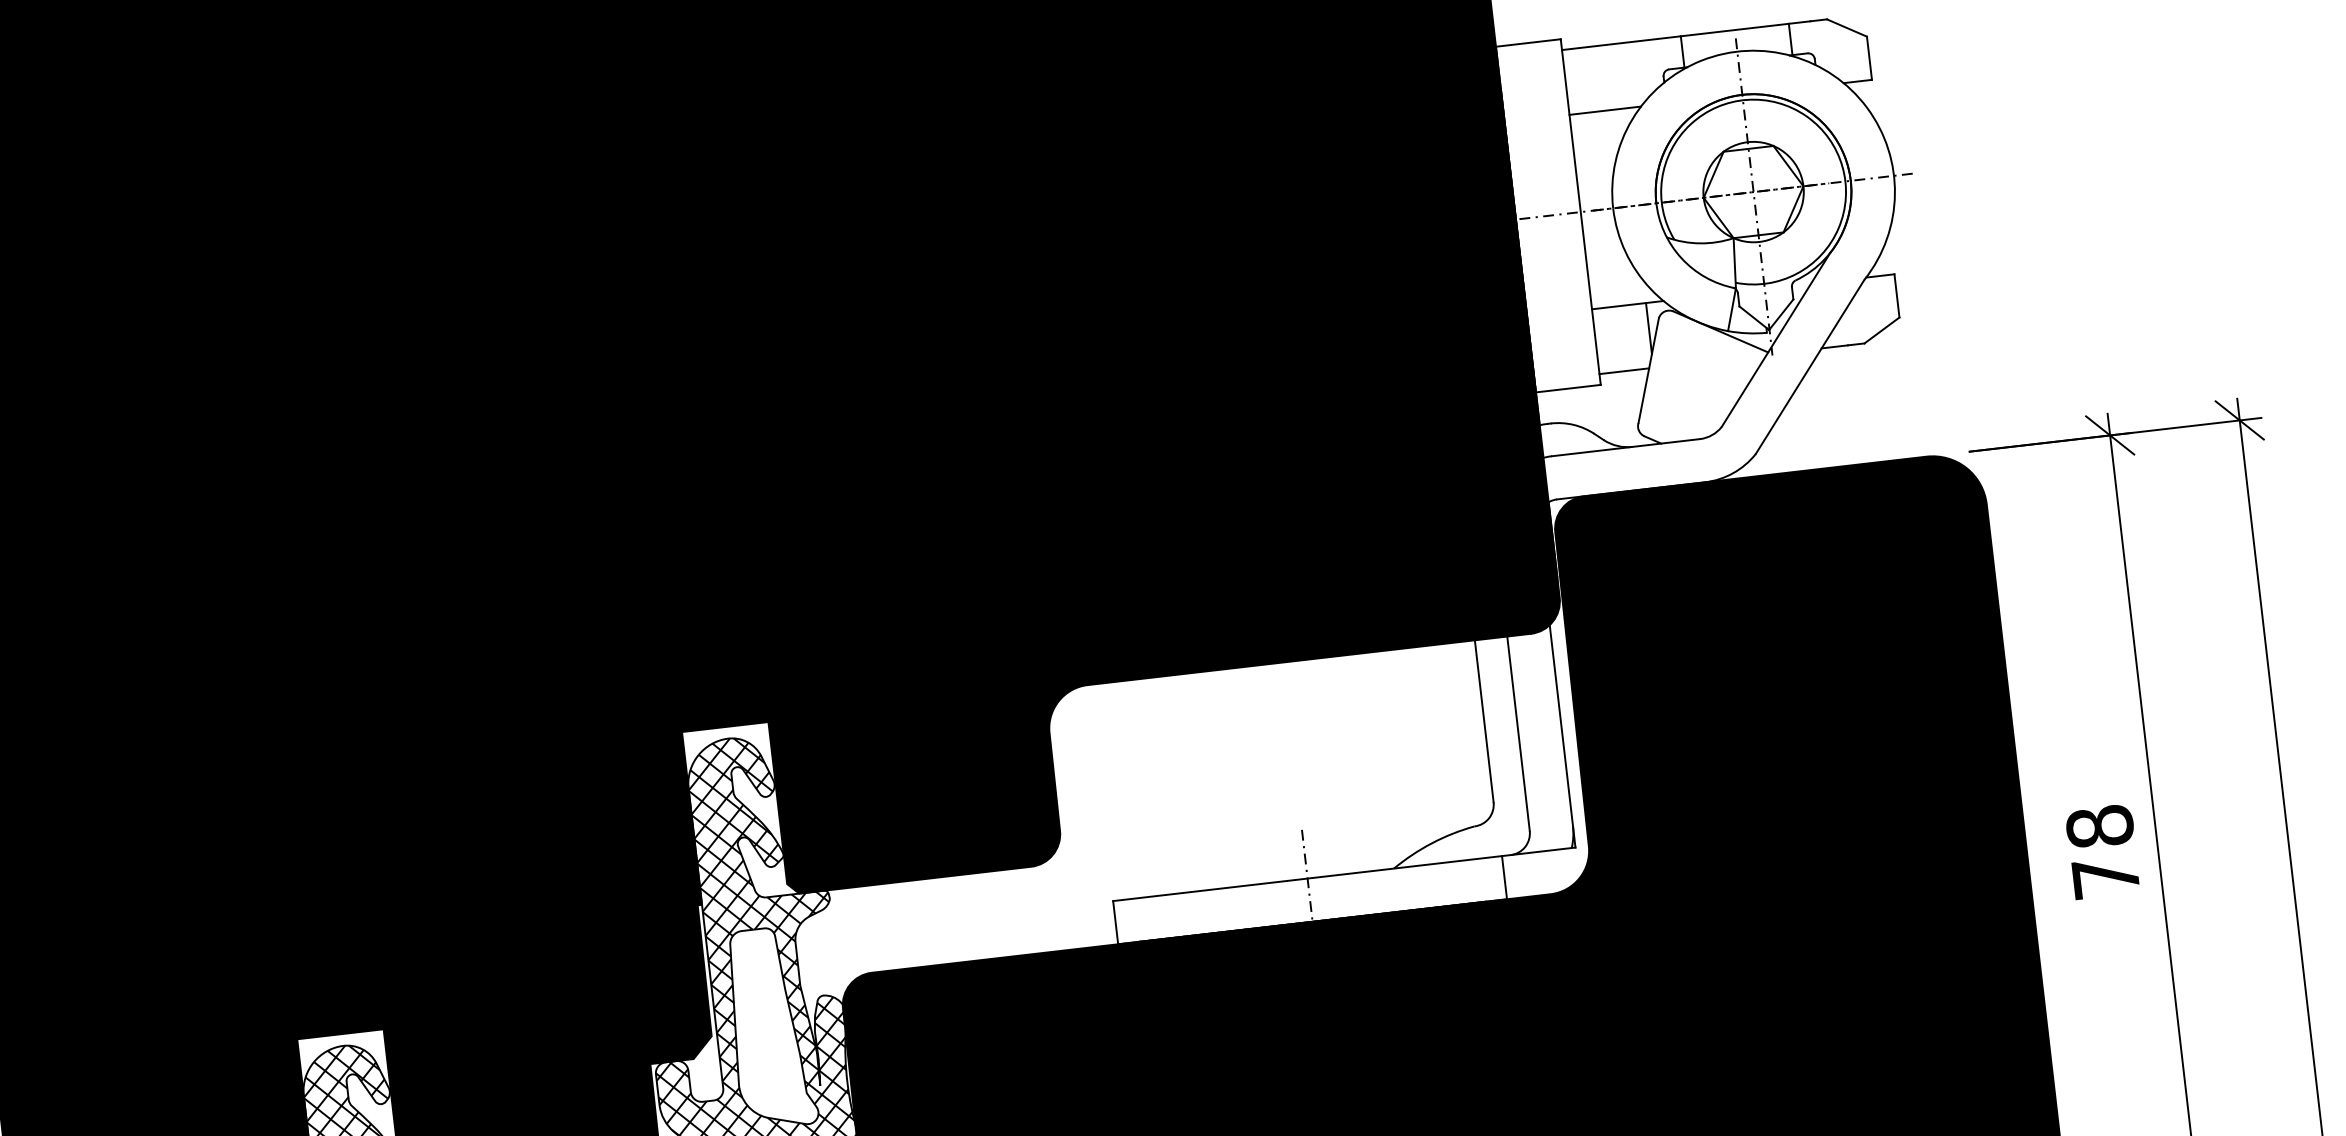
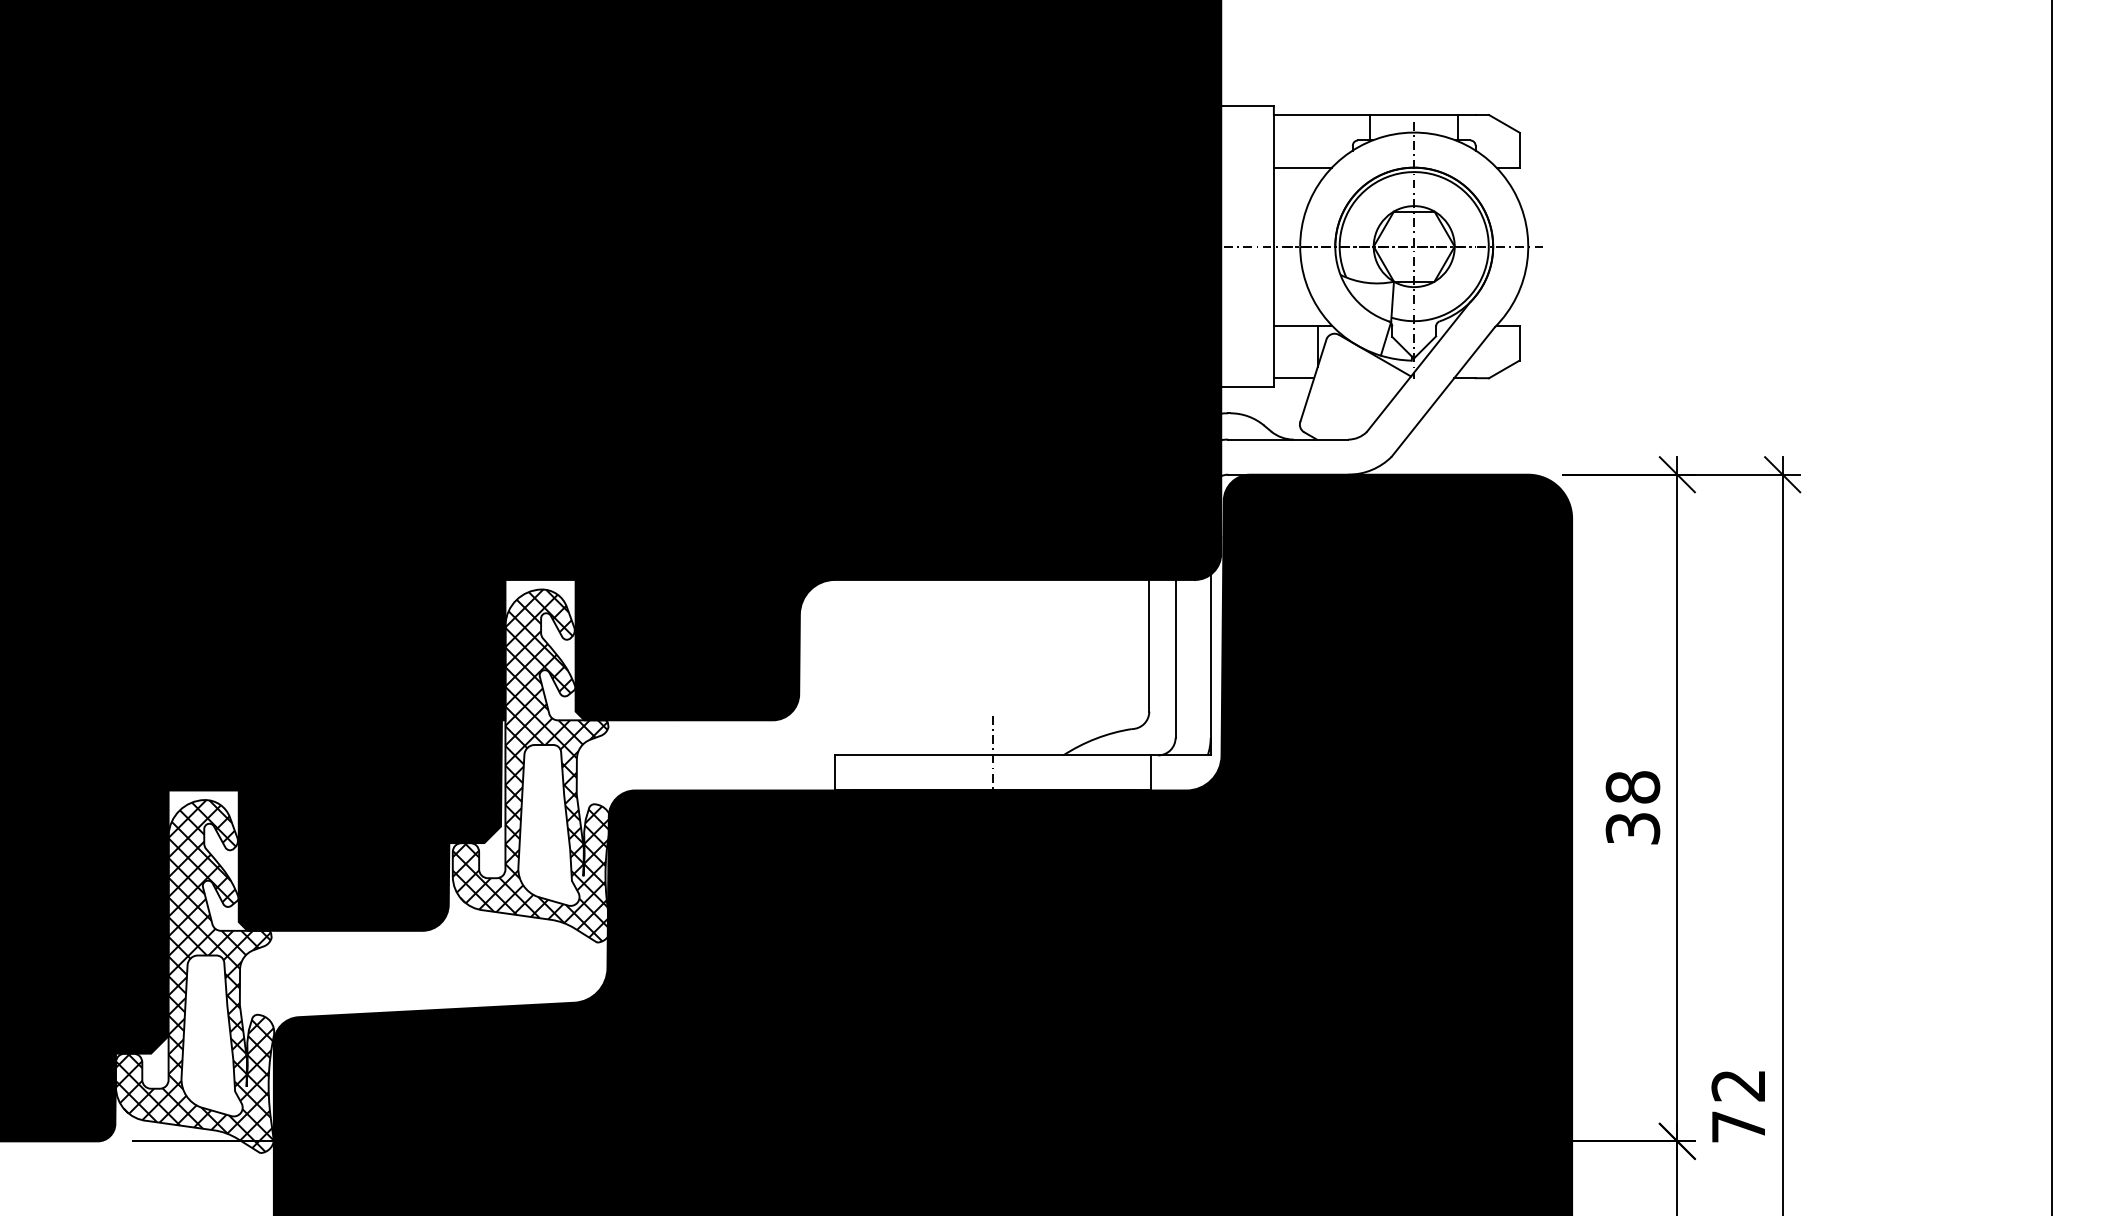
text: (2105, 877) -> (1632, 828), 78 -> 38

